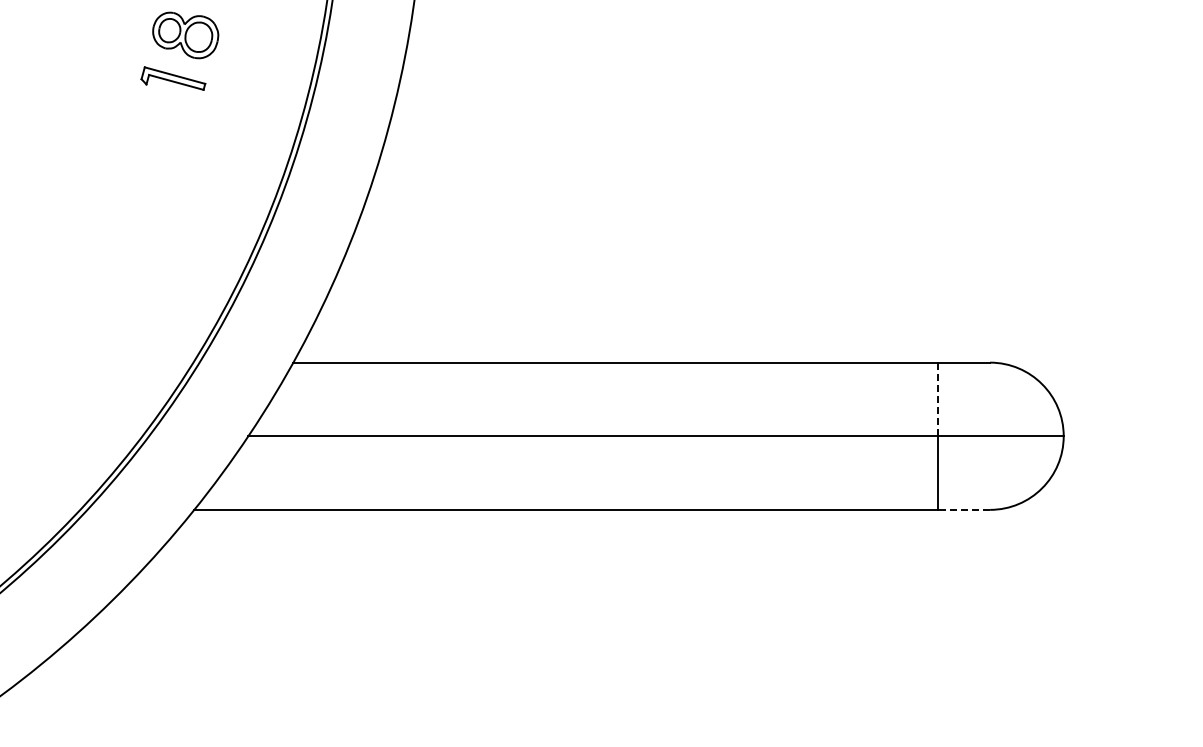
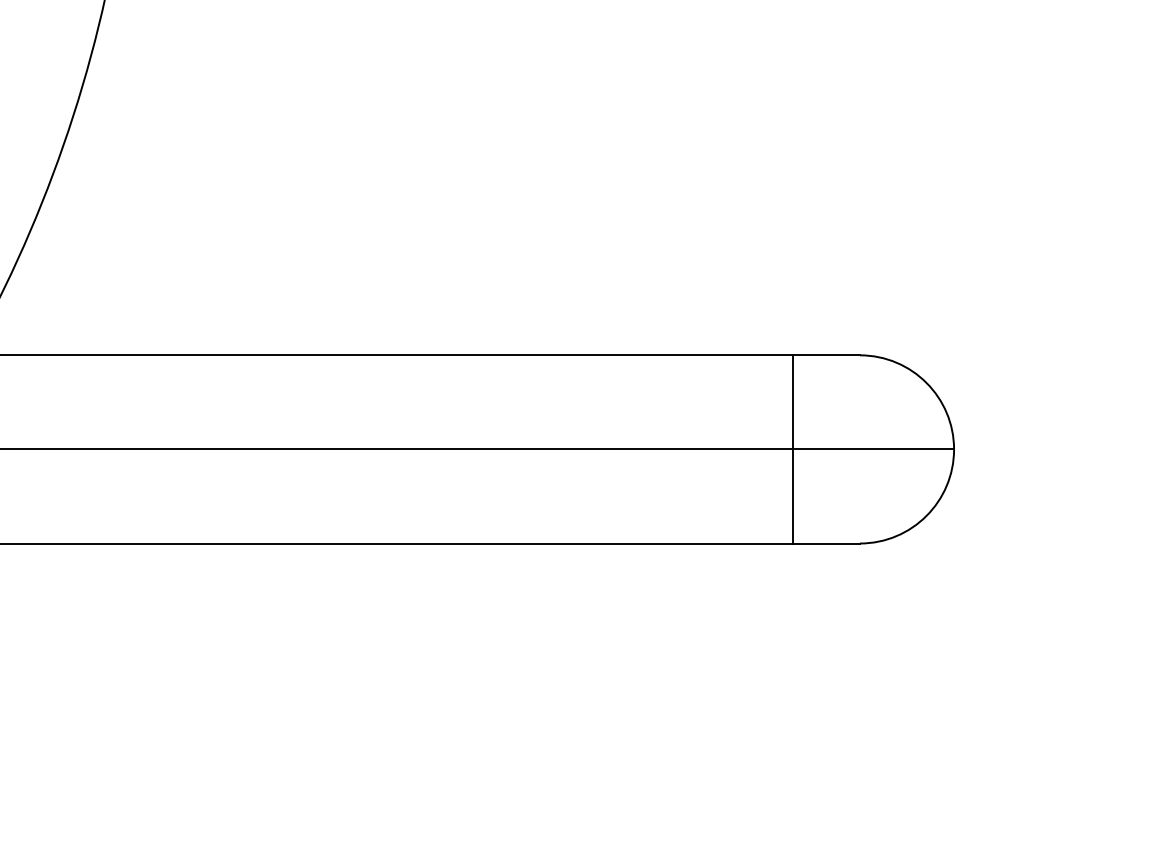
line: (937, 399) -> (792, 402), dashed -> solid
line: (963, 509) -> (825, 543), dashed -> solid

